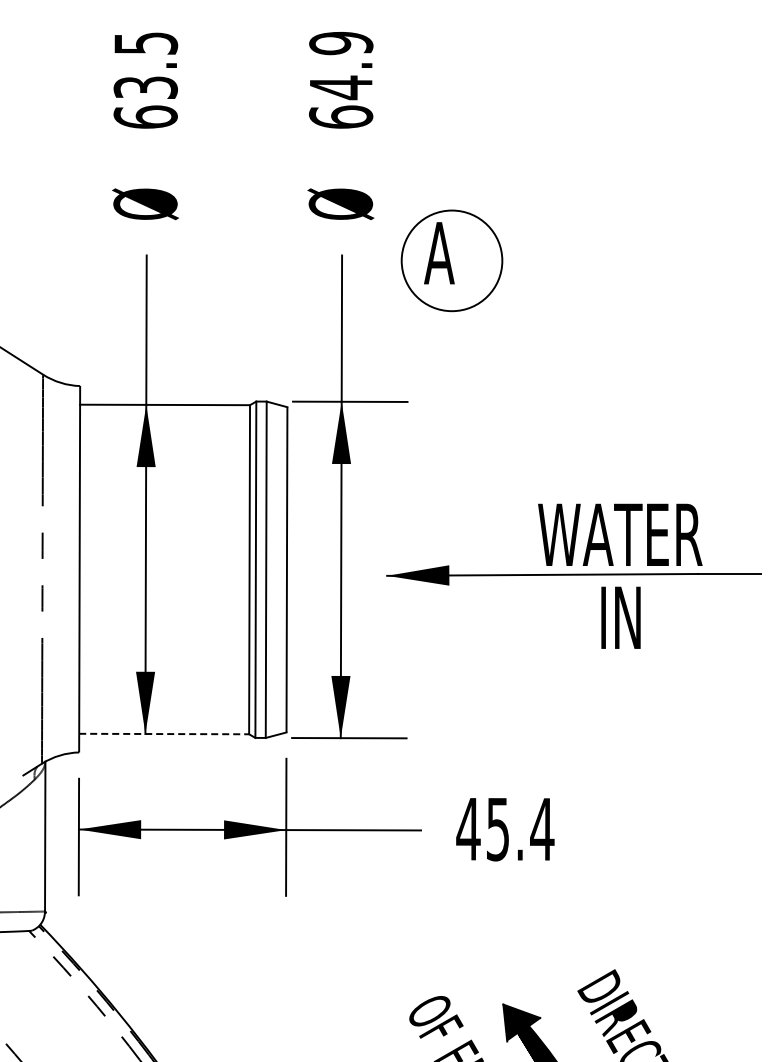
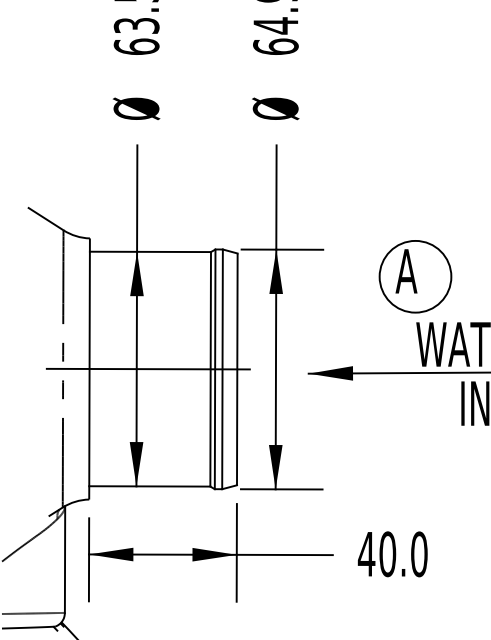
part: (451, 260) -> (415, 276), moved
line: (161, 569) -> (147, 369), added
line: (164, 734) -> (150, 486), dashed -> solid
text: (520, 829) -> (403, 554), 45.4 -> 40.0

